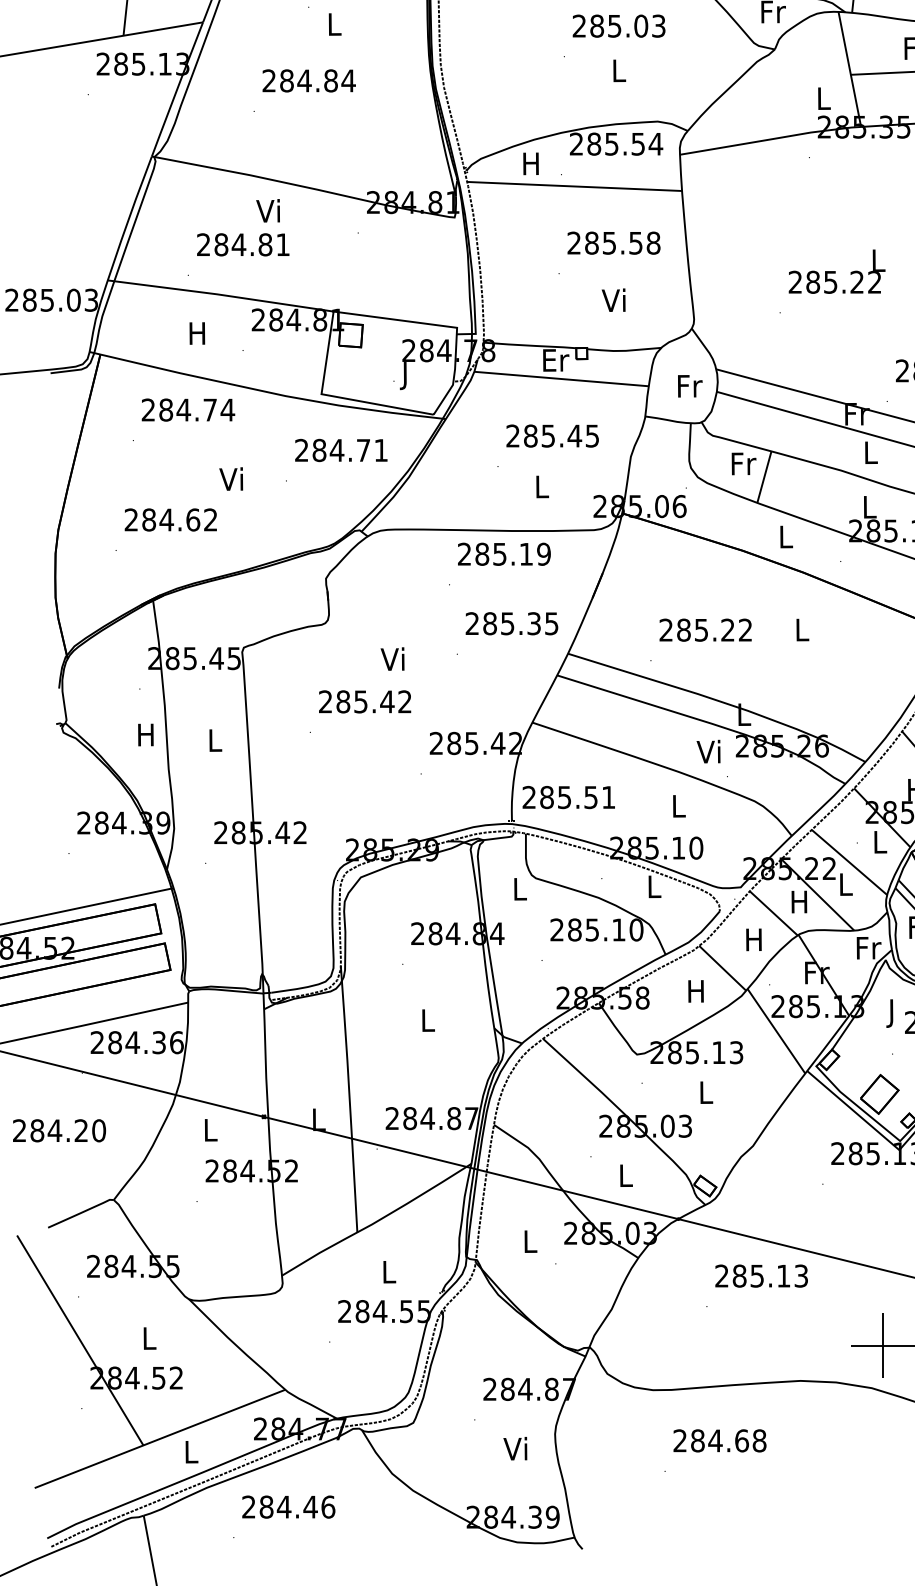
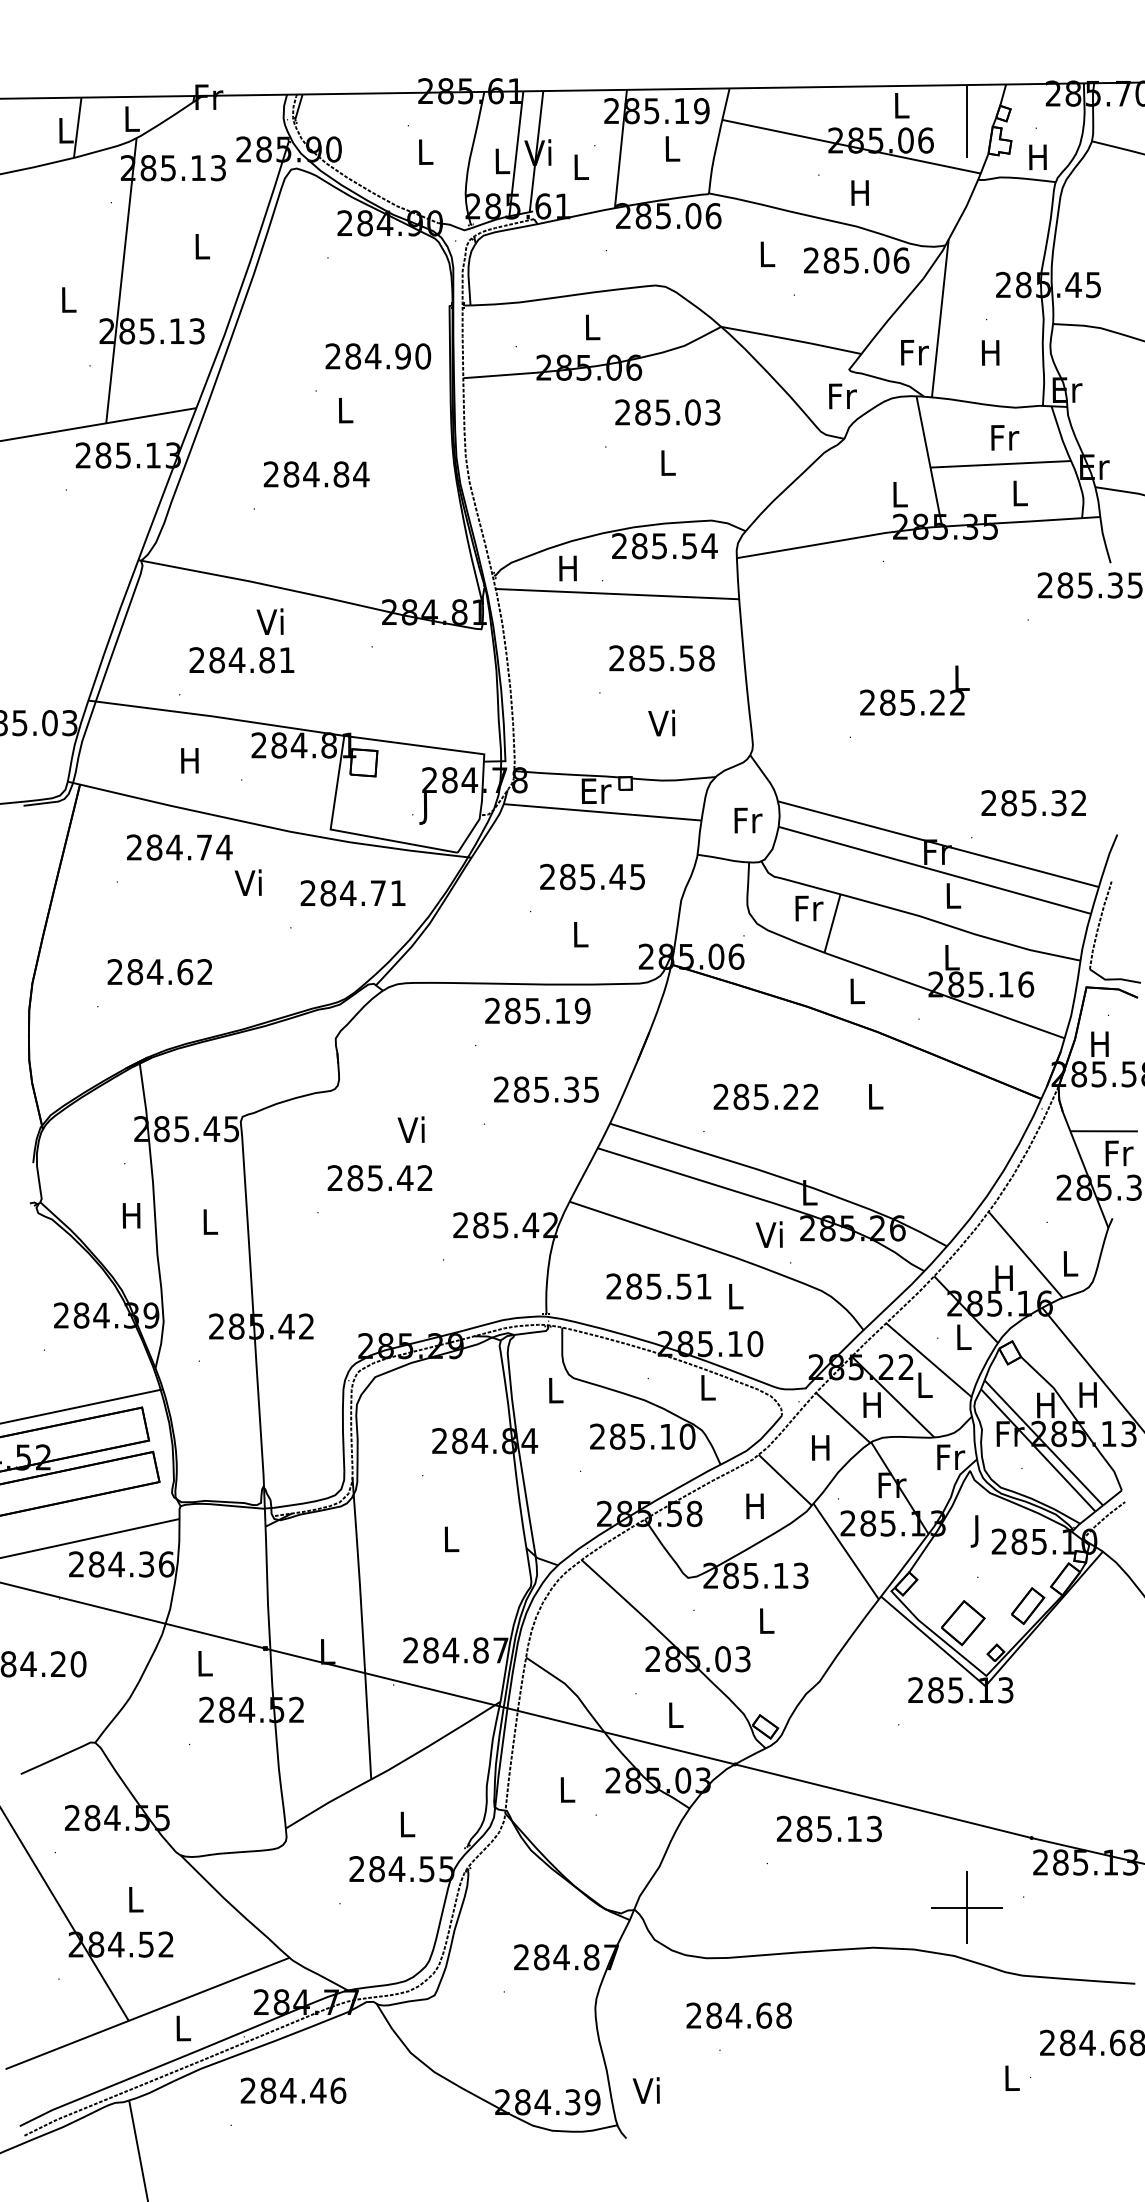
text: (230, 478) -> (247, 882), moved
text: (568, 797) -> (658, 1286), moved
text: (719, 1440) -> (738, 2015), moved
text: (514, 1448) -> (645, 2090), moved

